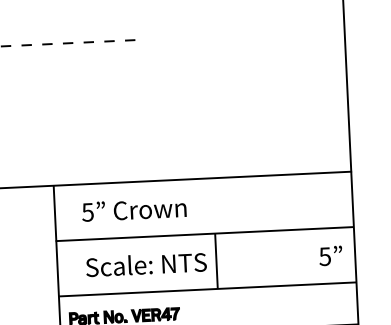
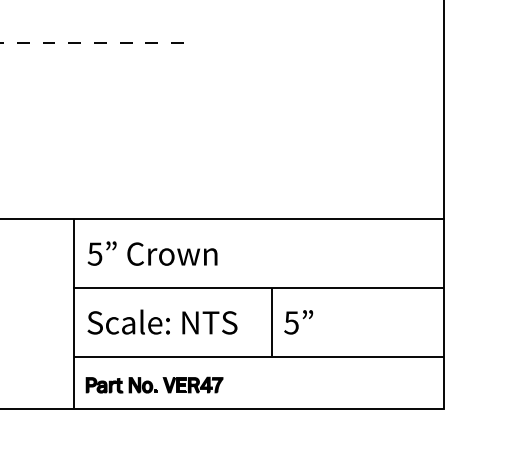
text: (134, 209) -> (152, 253), moved
text: (330, 256) -> (298, 322), moved
text: (146, 263) -> (162, 321), moved

